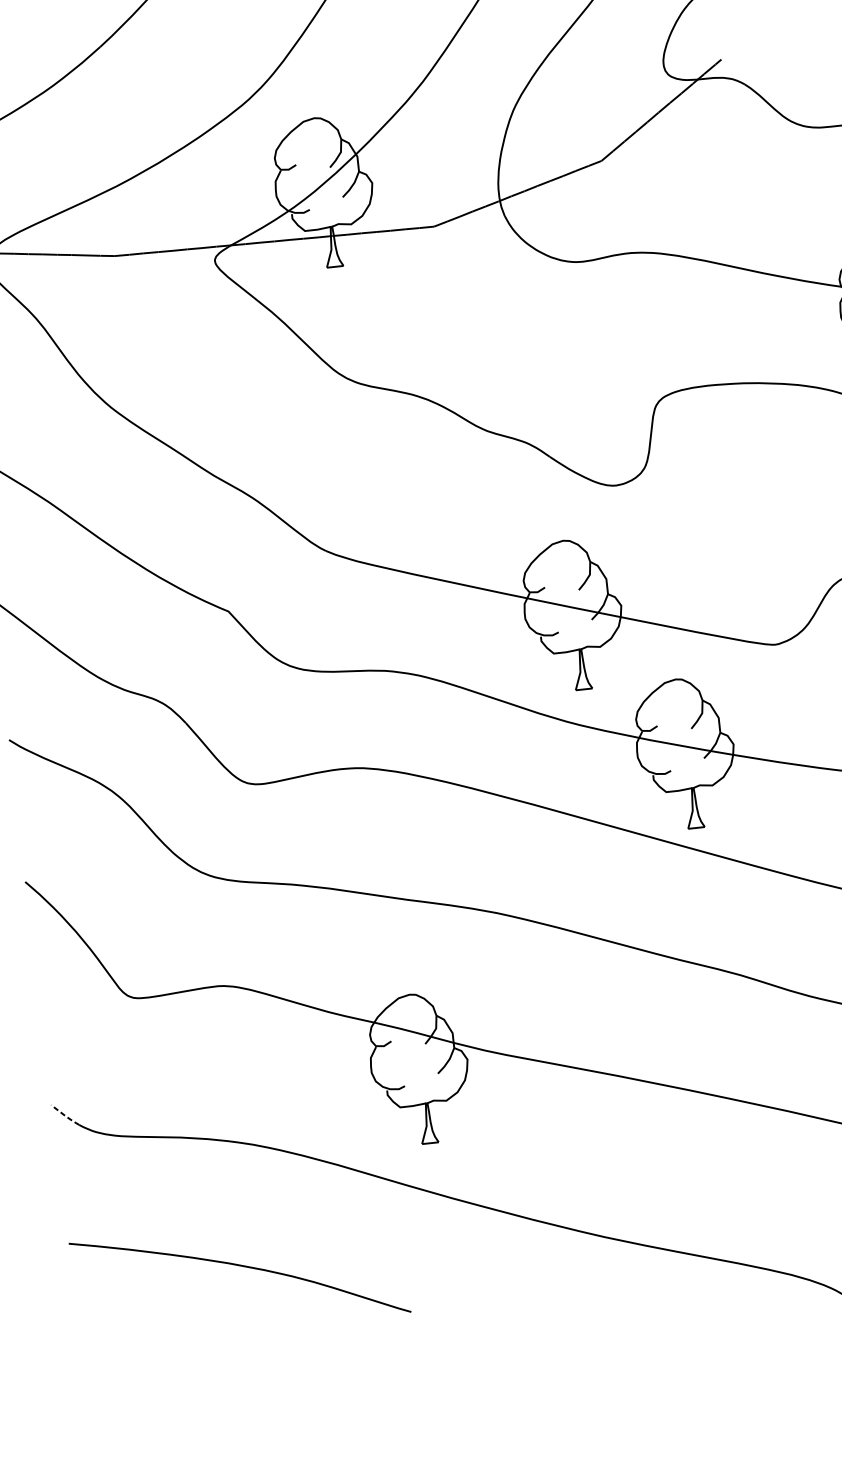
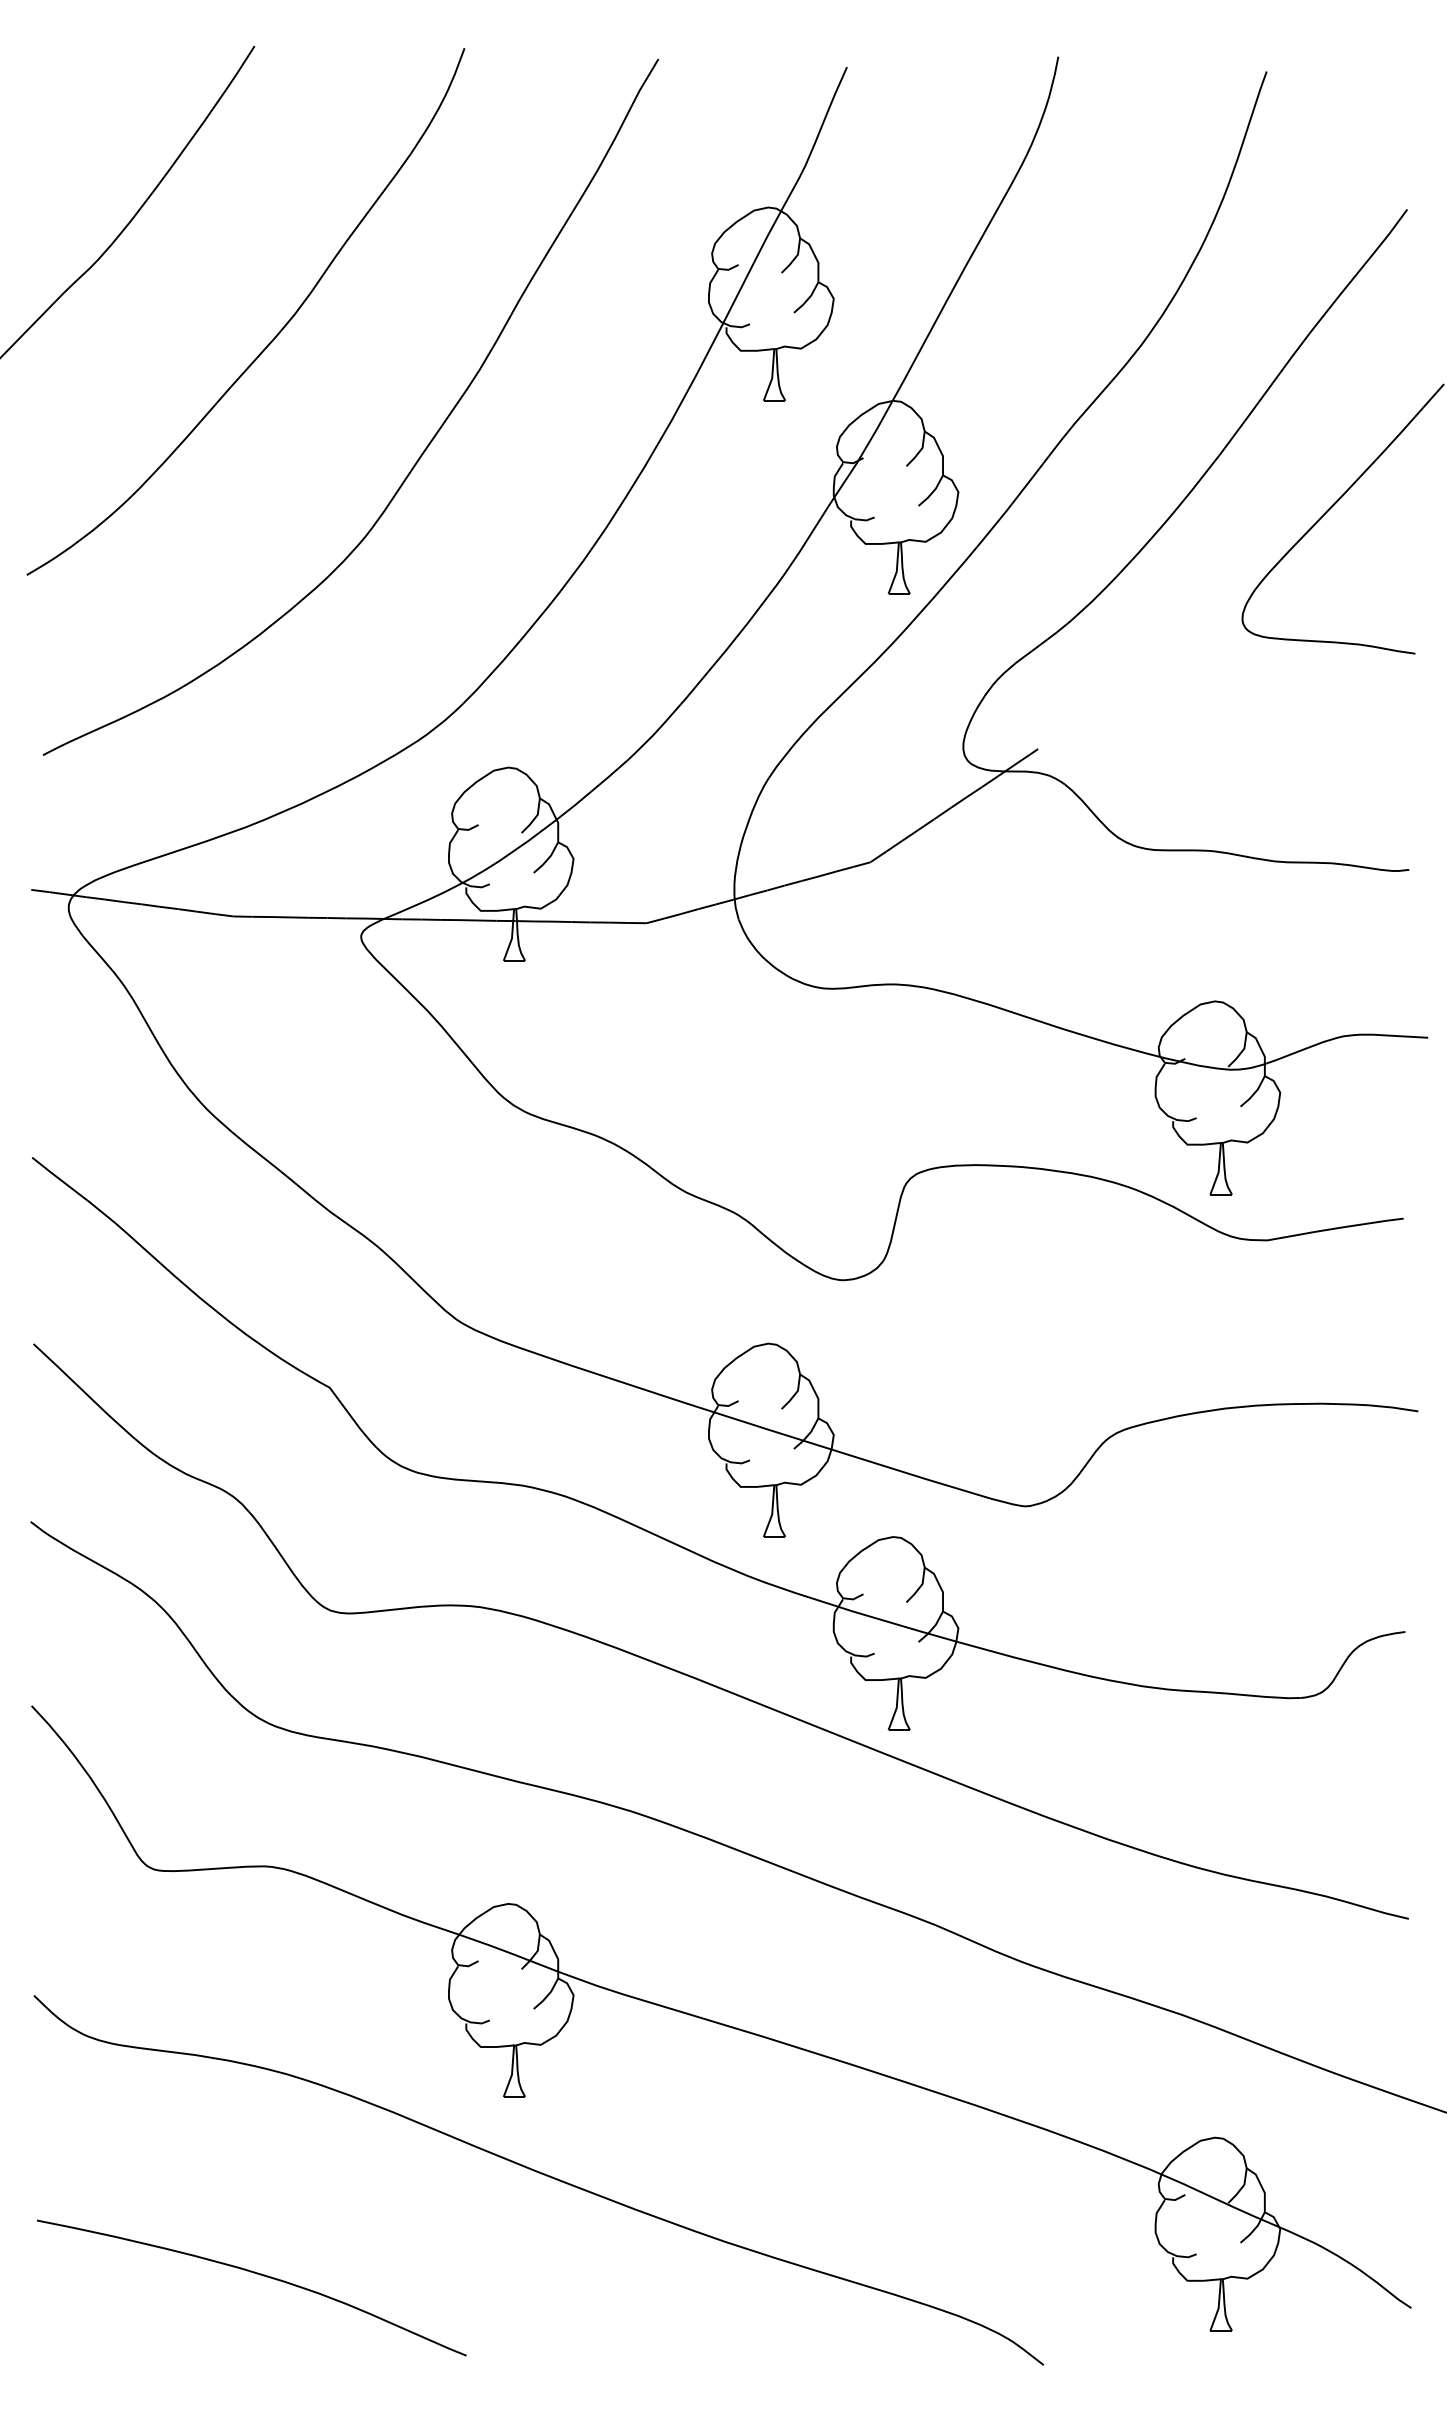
line: (65, 1116) -> (50, 2011), dashed -> solid
curve: (242, 1266) -> (256, 2274), moved

